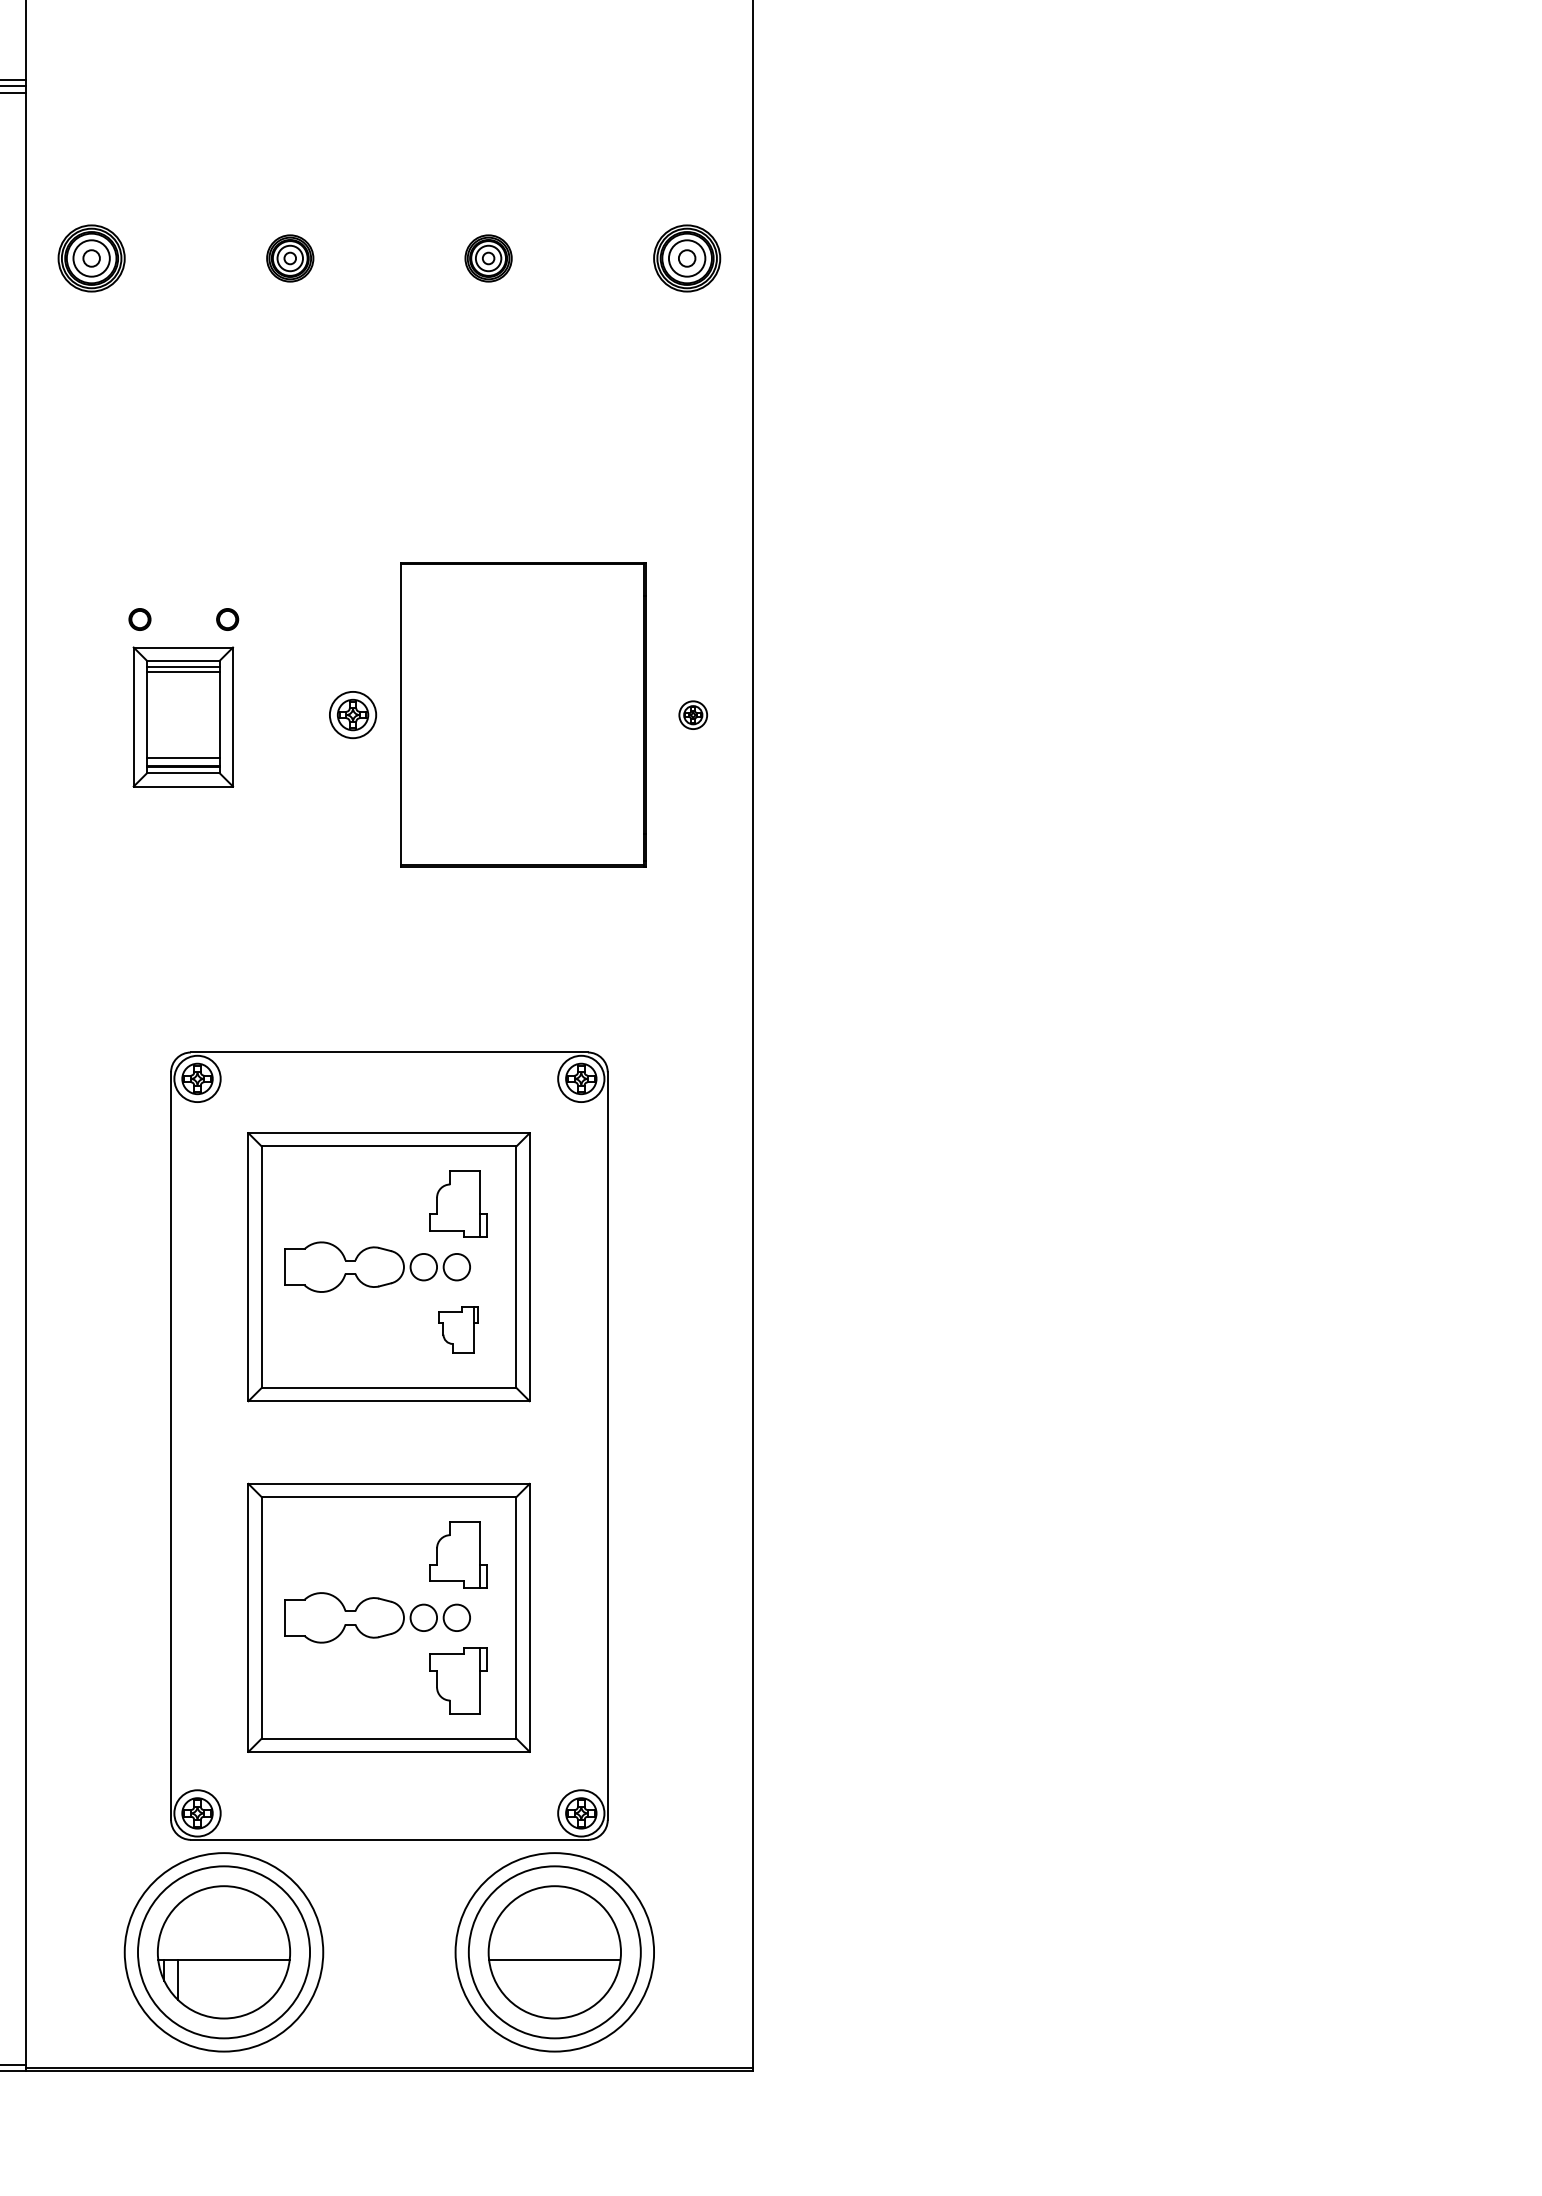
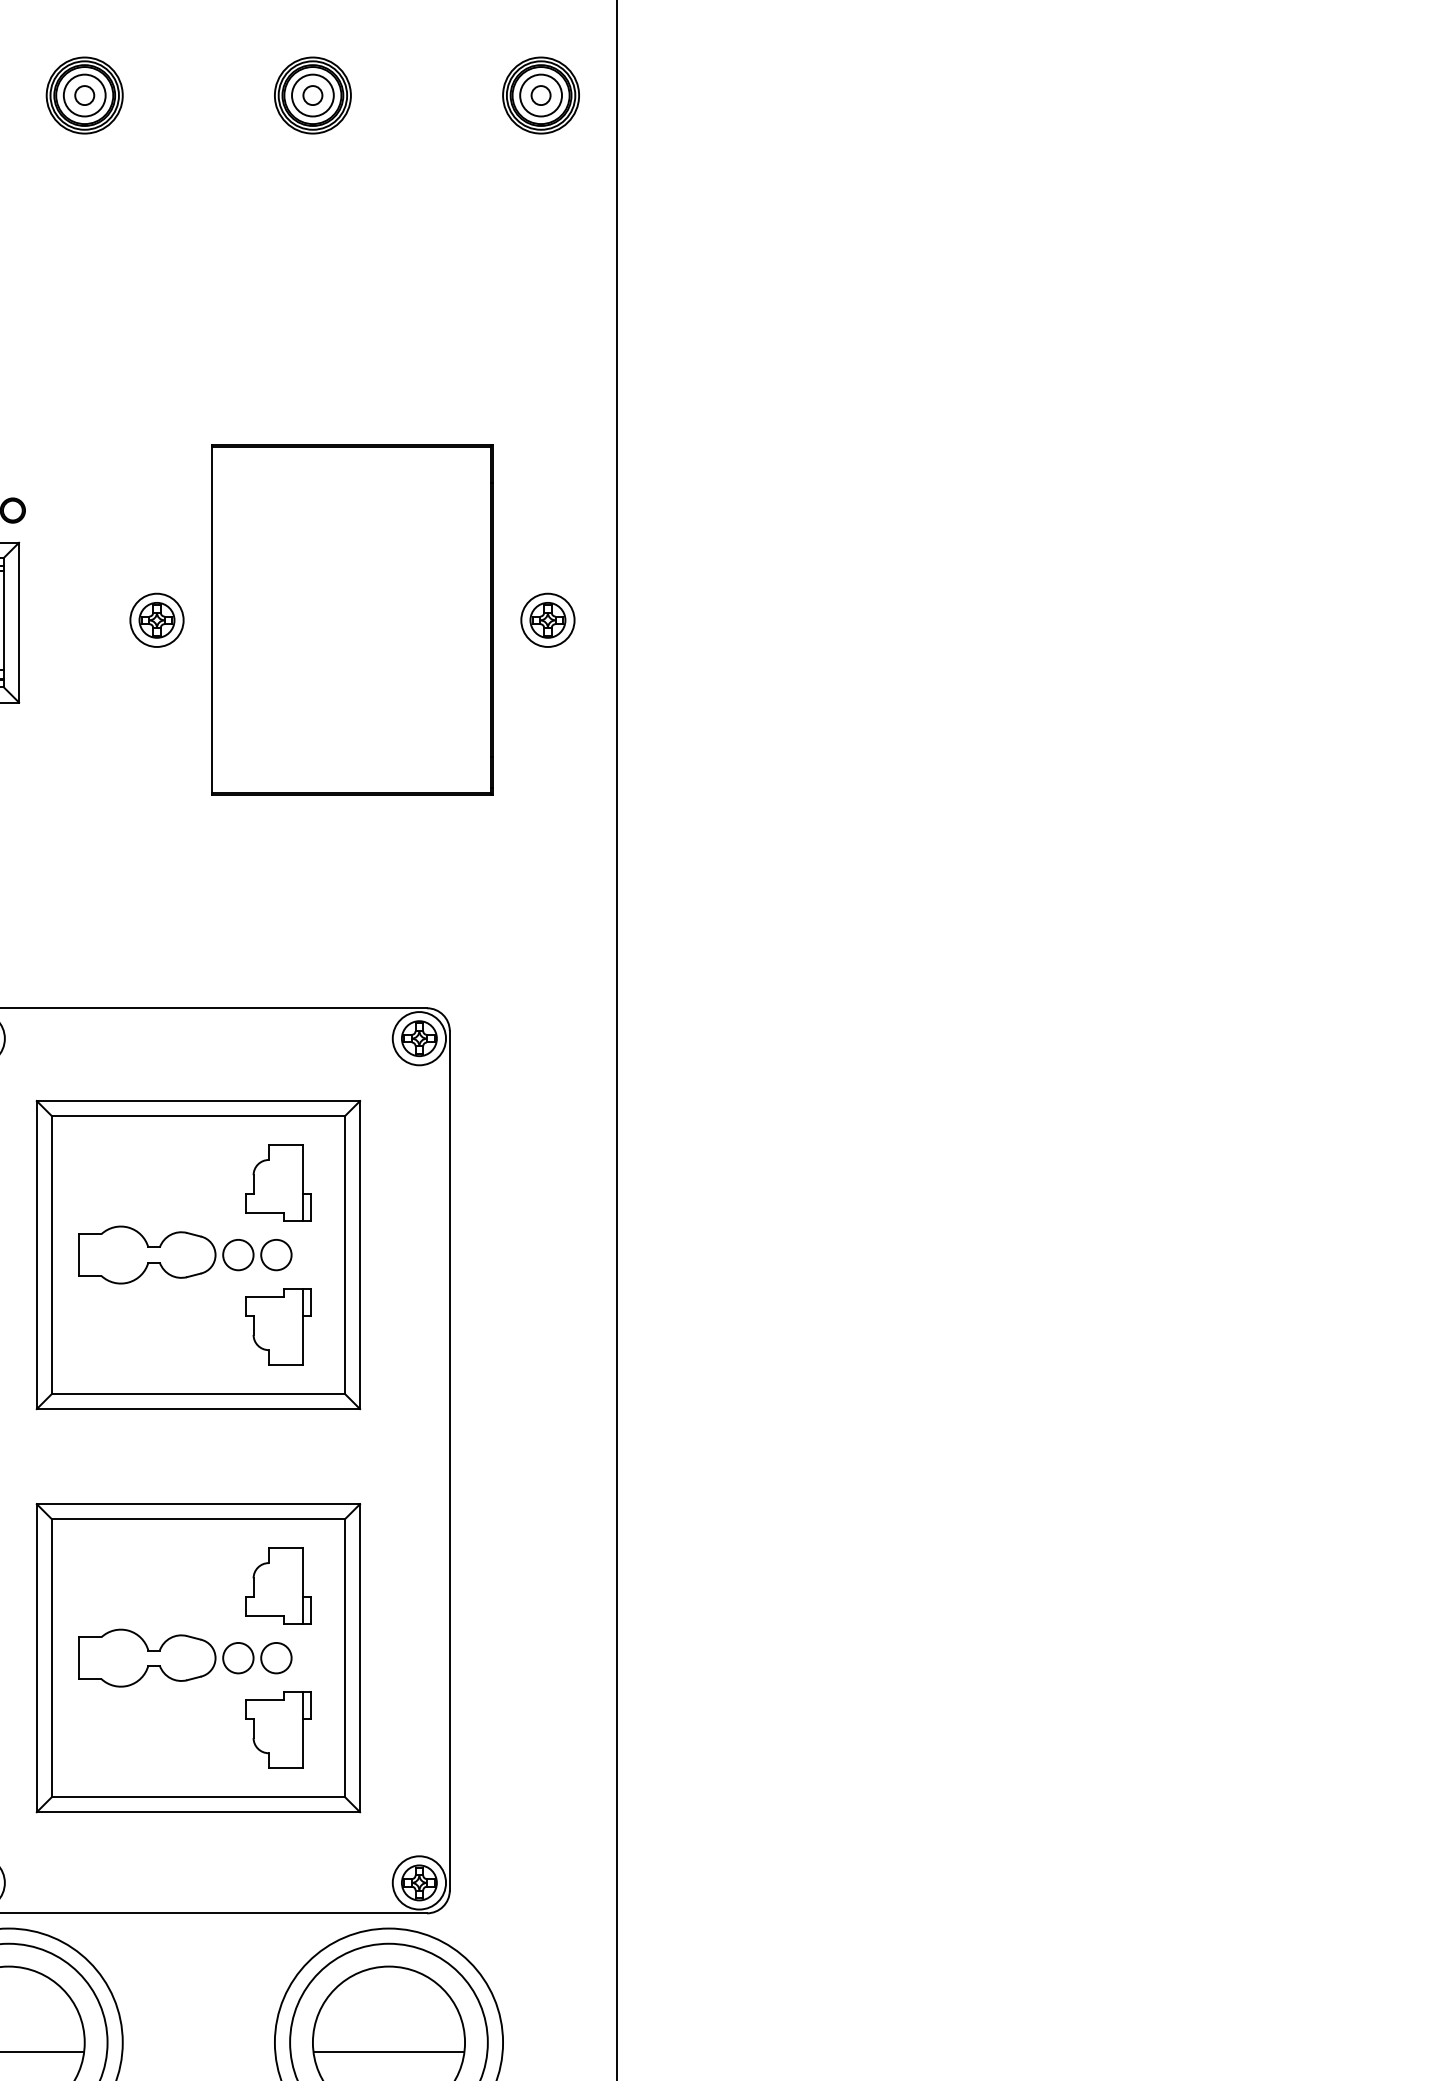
part: (290, 258) -> (85, 95), size x1.43
part: (488, 258) -> (312, 95), size x1.43
part: (693, 715) -> (548, 620), size x1.67
part: (458, 1329) -> (278, 1326), size x1.43

